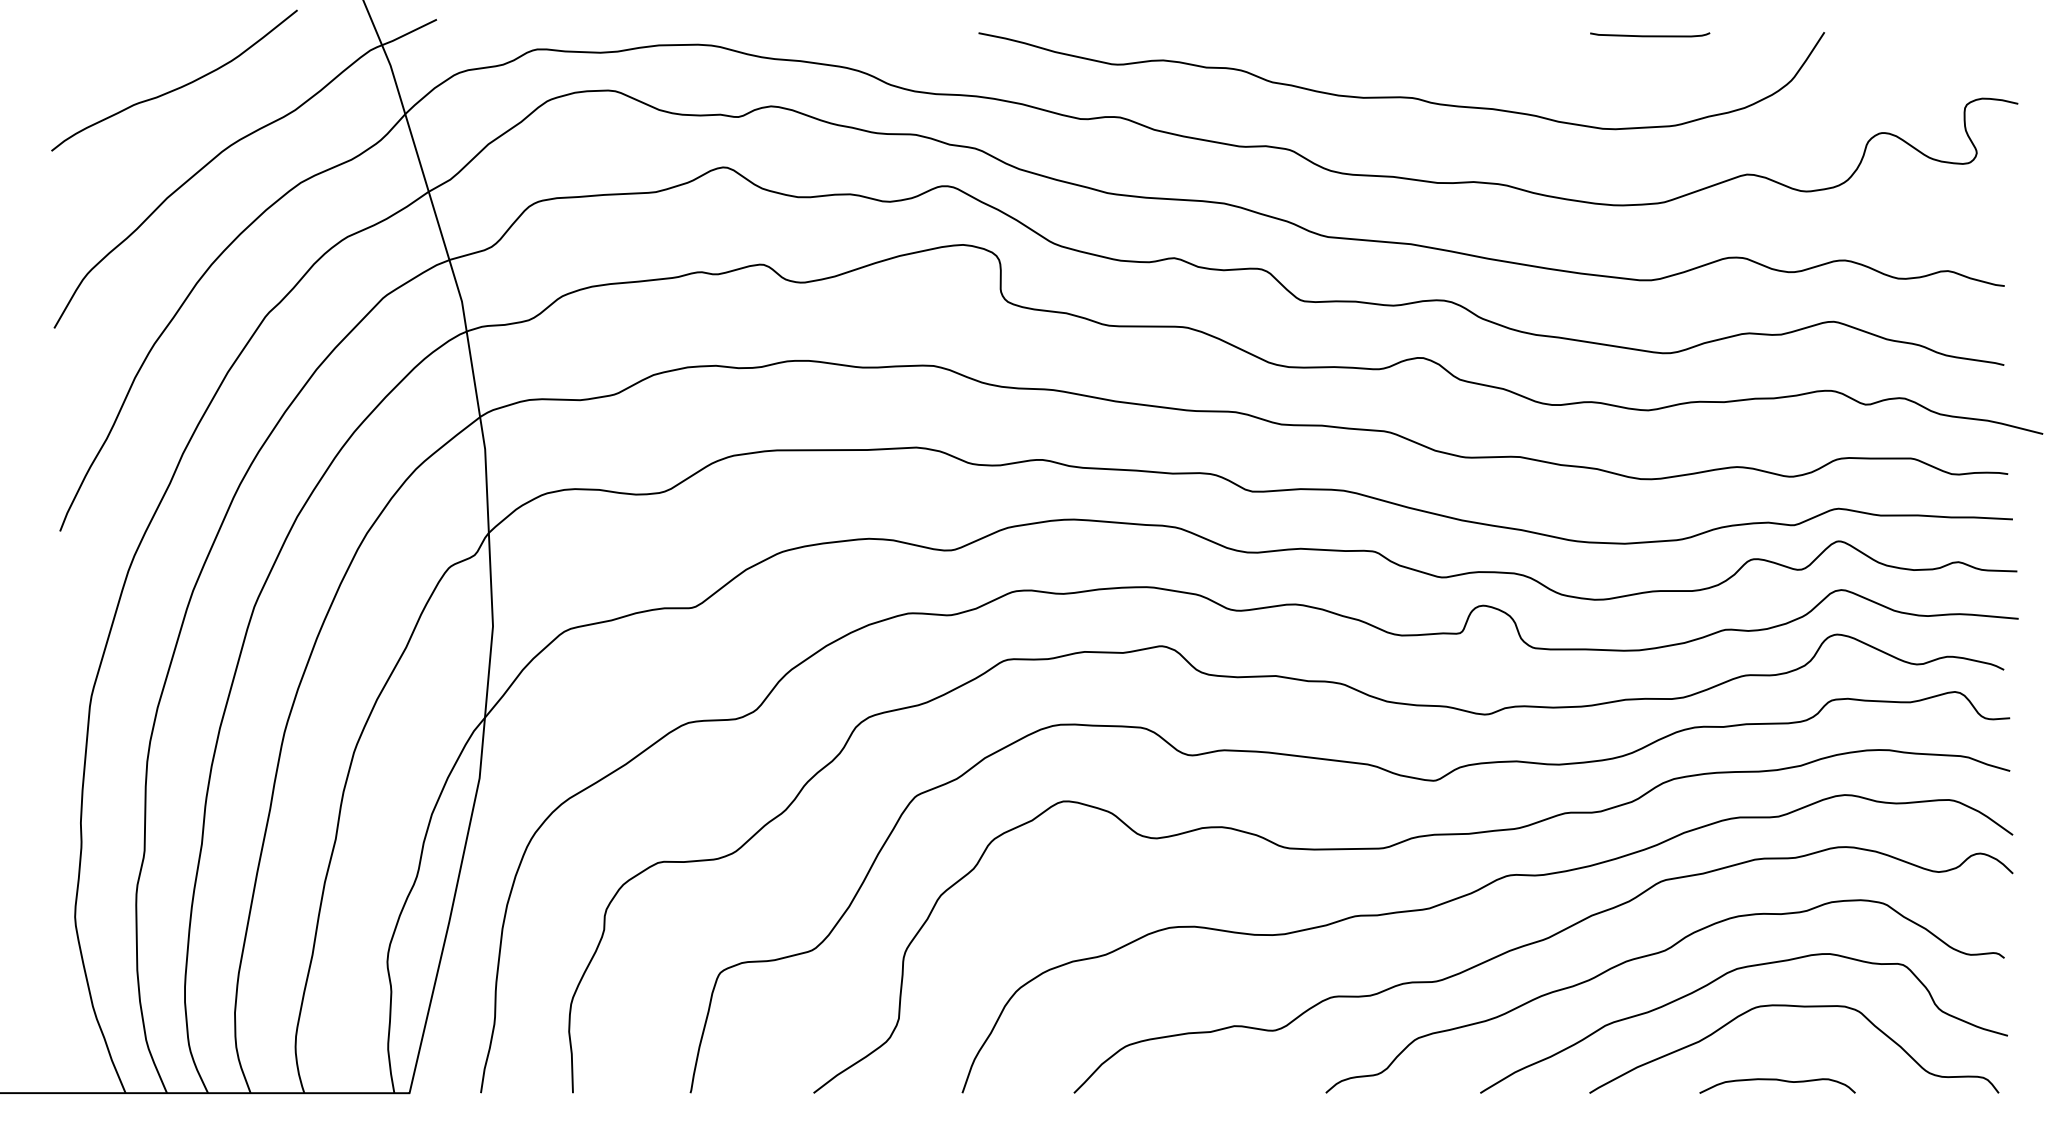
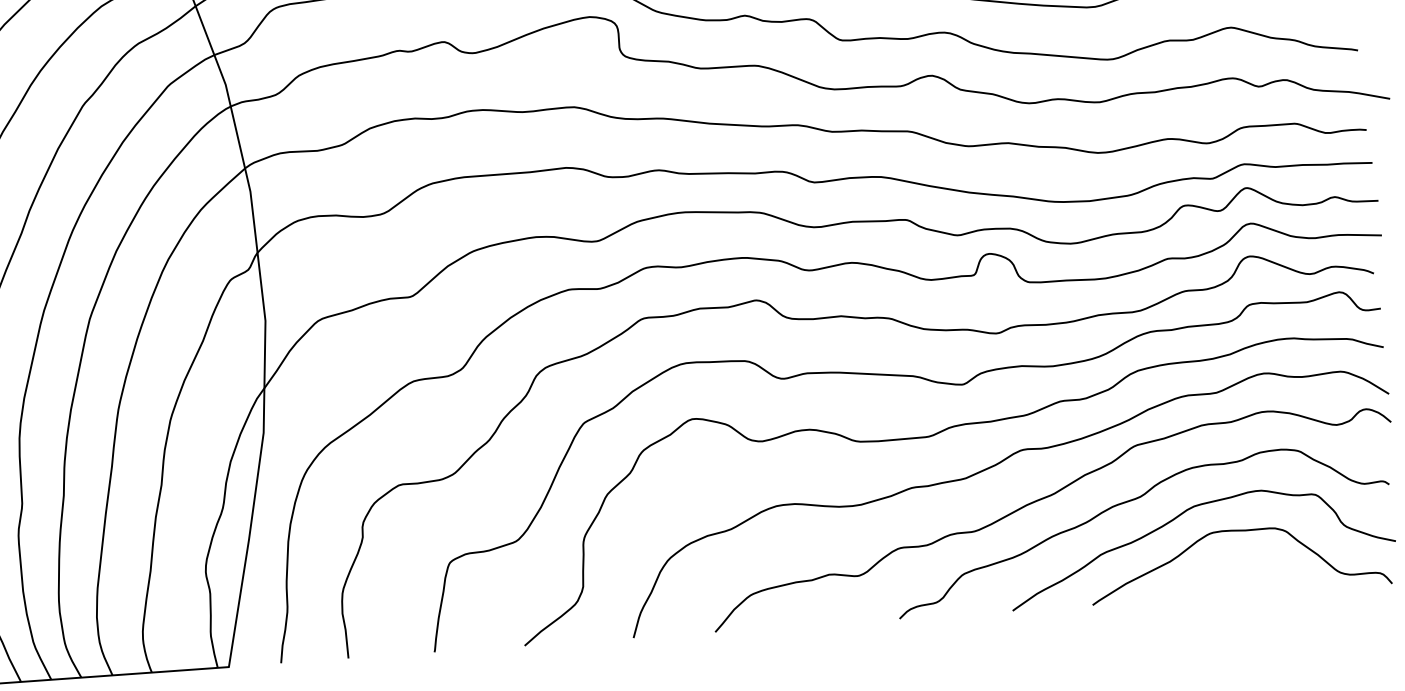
curve: (1777, 1080) -> (1229, 586), removed

